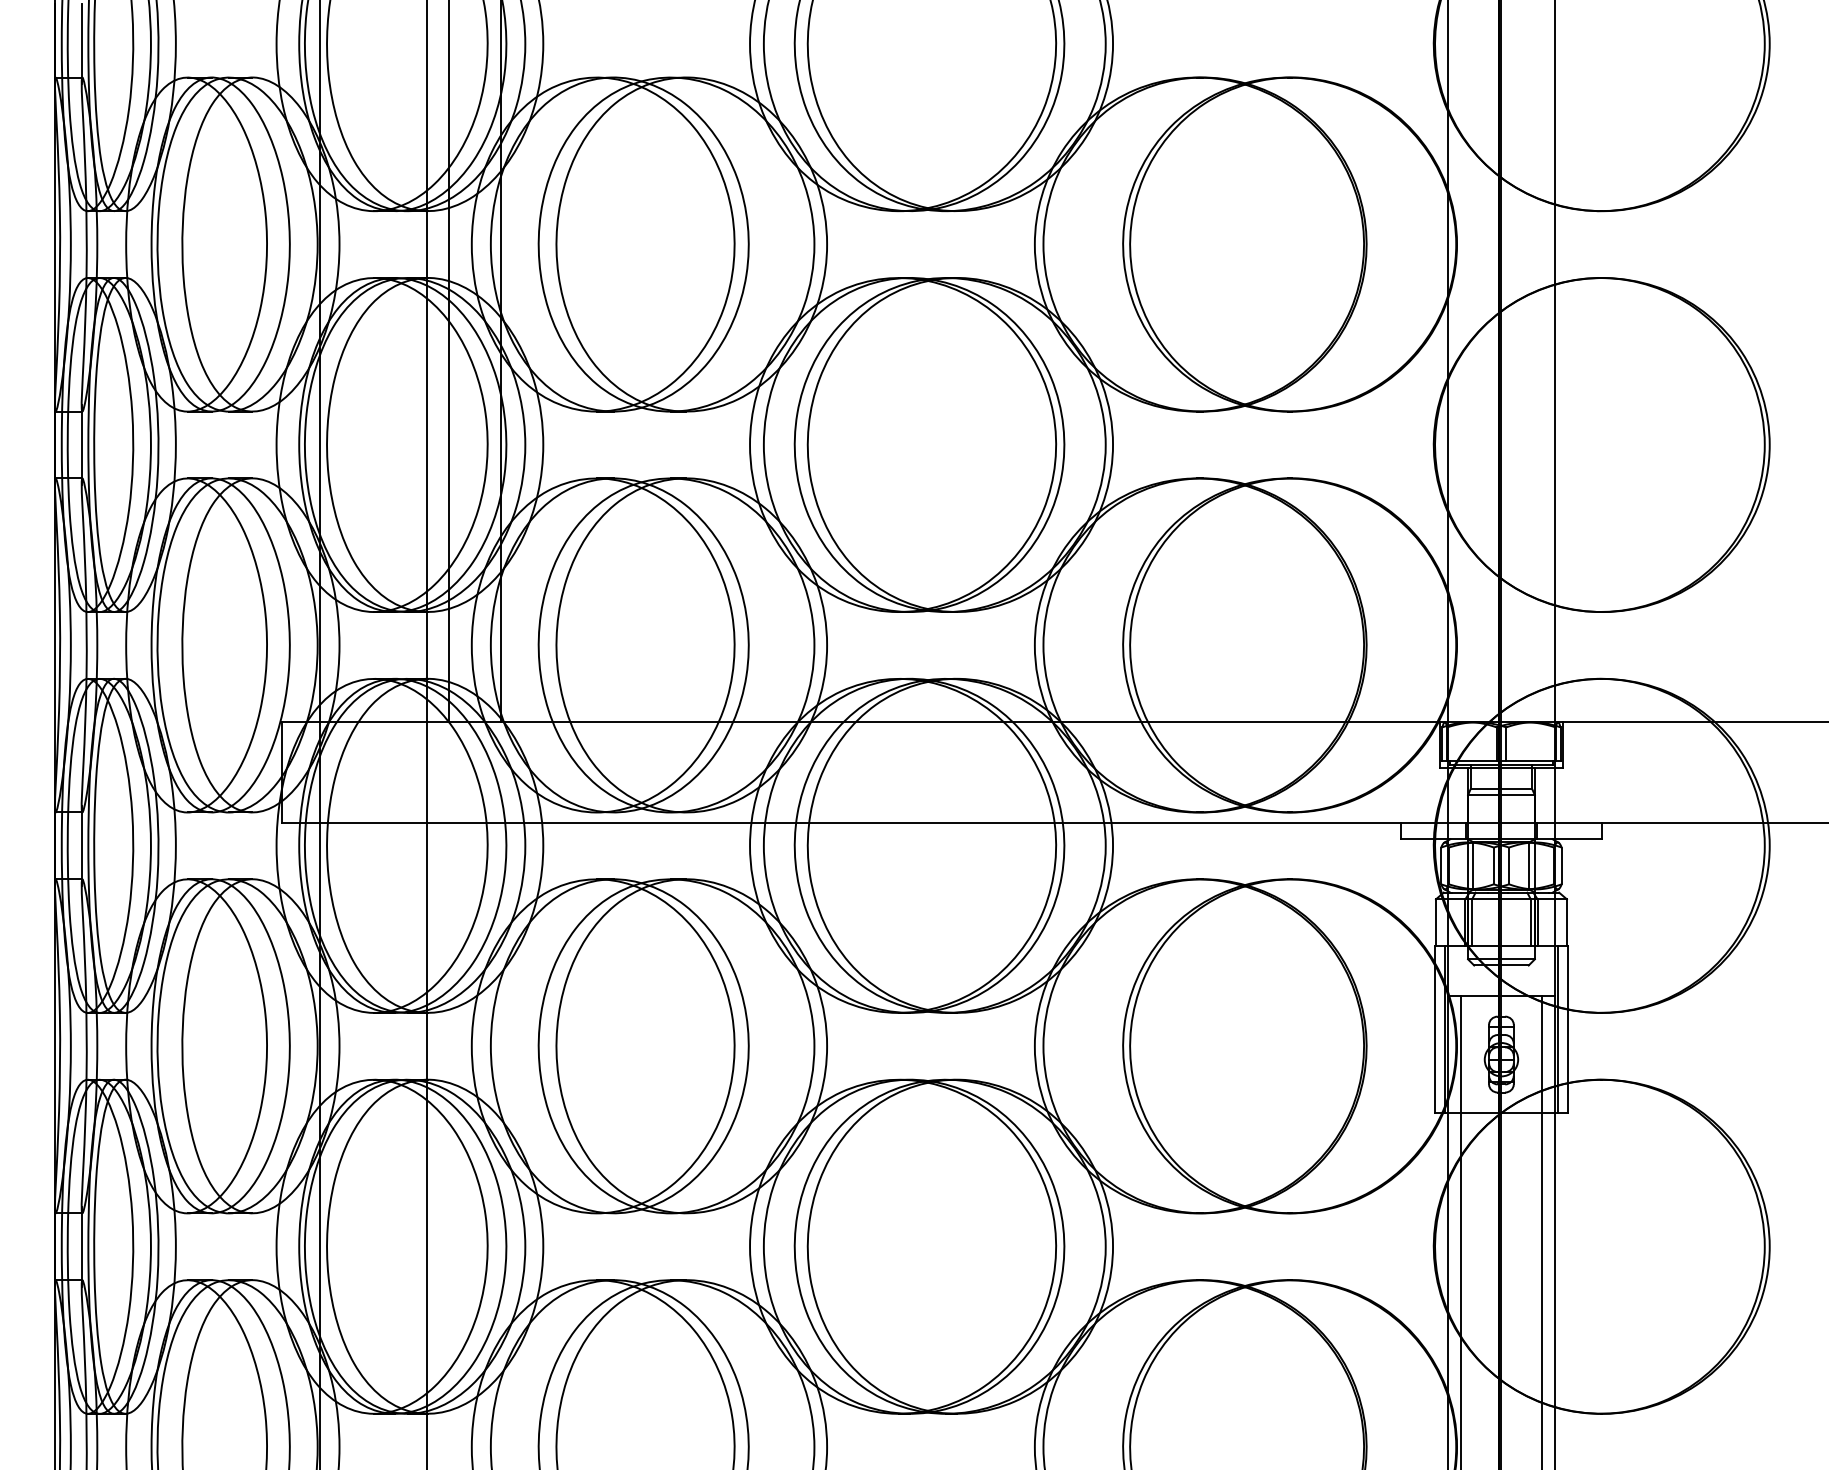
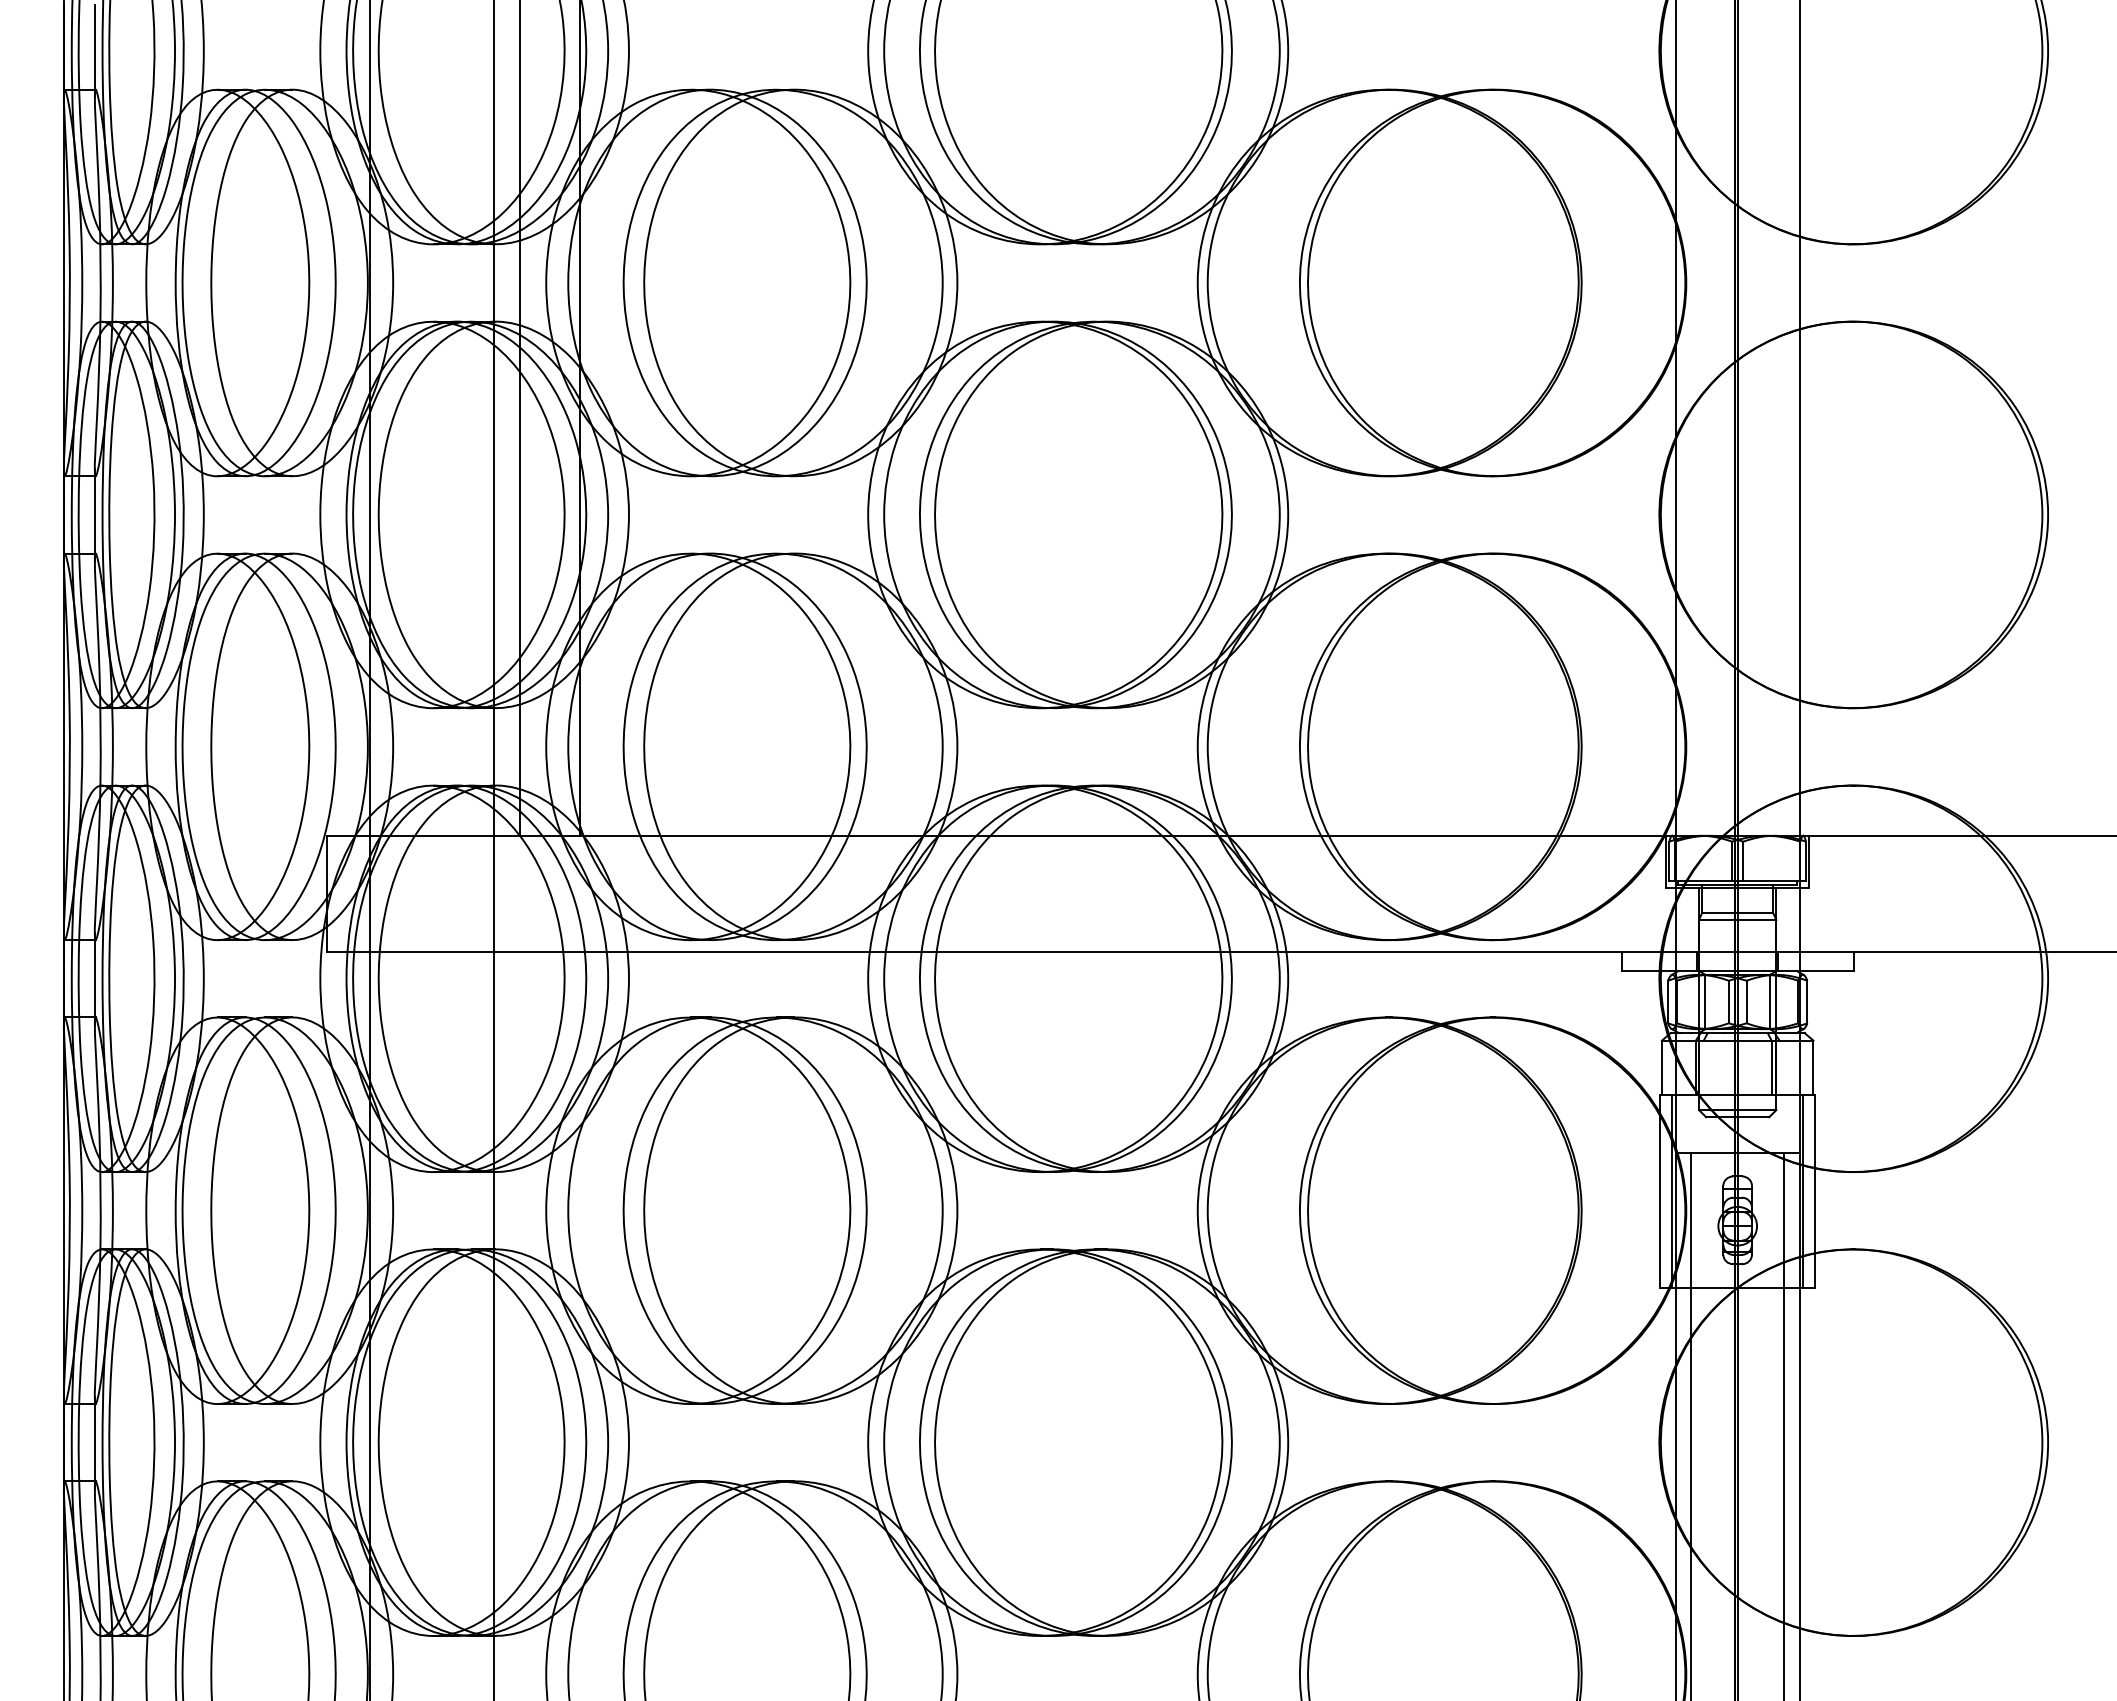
line: (1471, 922) -> (1703, 1067), removed
line: (1537, 922) -> (1779, 1067), removed

